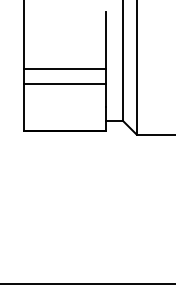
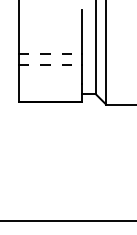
line: (64, 68) -> (50, 53), solid -> dashed
line: (64, 84) -> (50, 65), solid -> dashed

